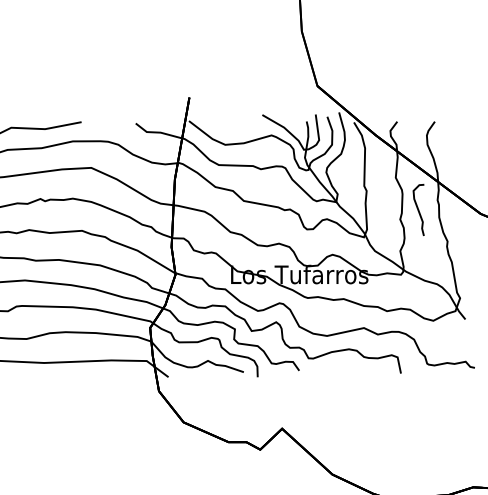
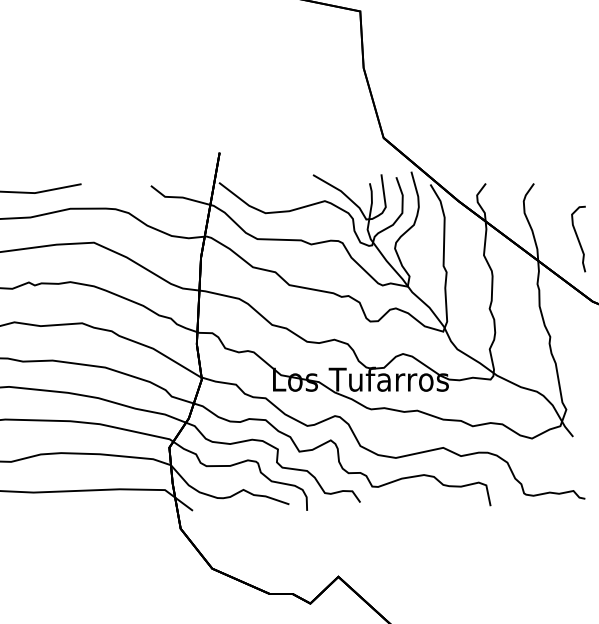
curve: (418, 209) -> (578, 238), moved

